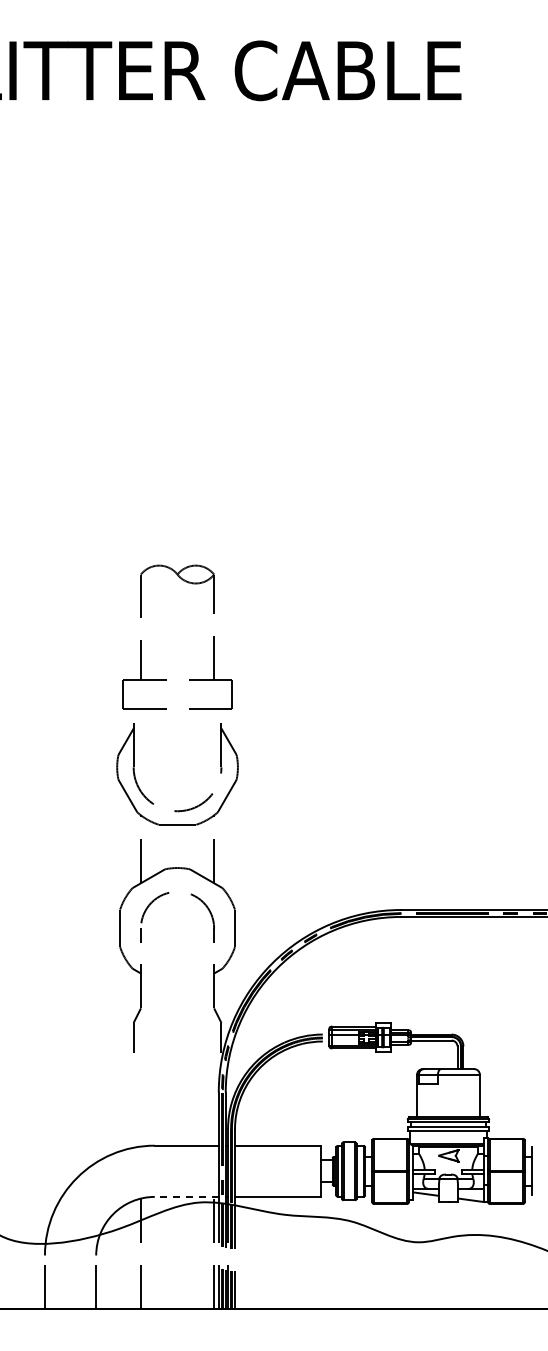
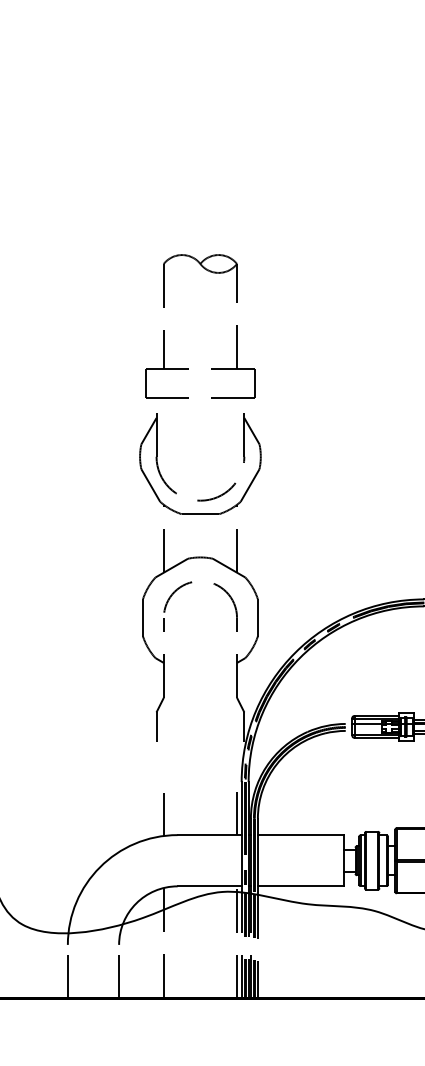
line: (214, 1123) -> (237, 812), added
line: (140, 1124) -> (163, 813), added
line: (186, 1196) -> (209, 885), dashed -> solid

